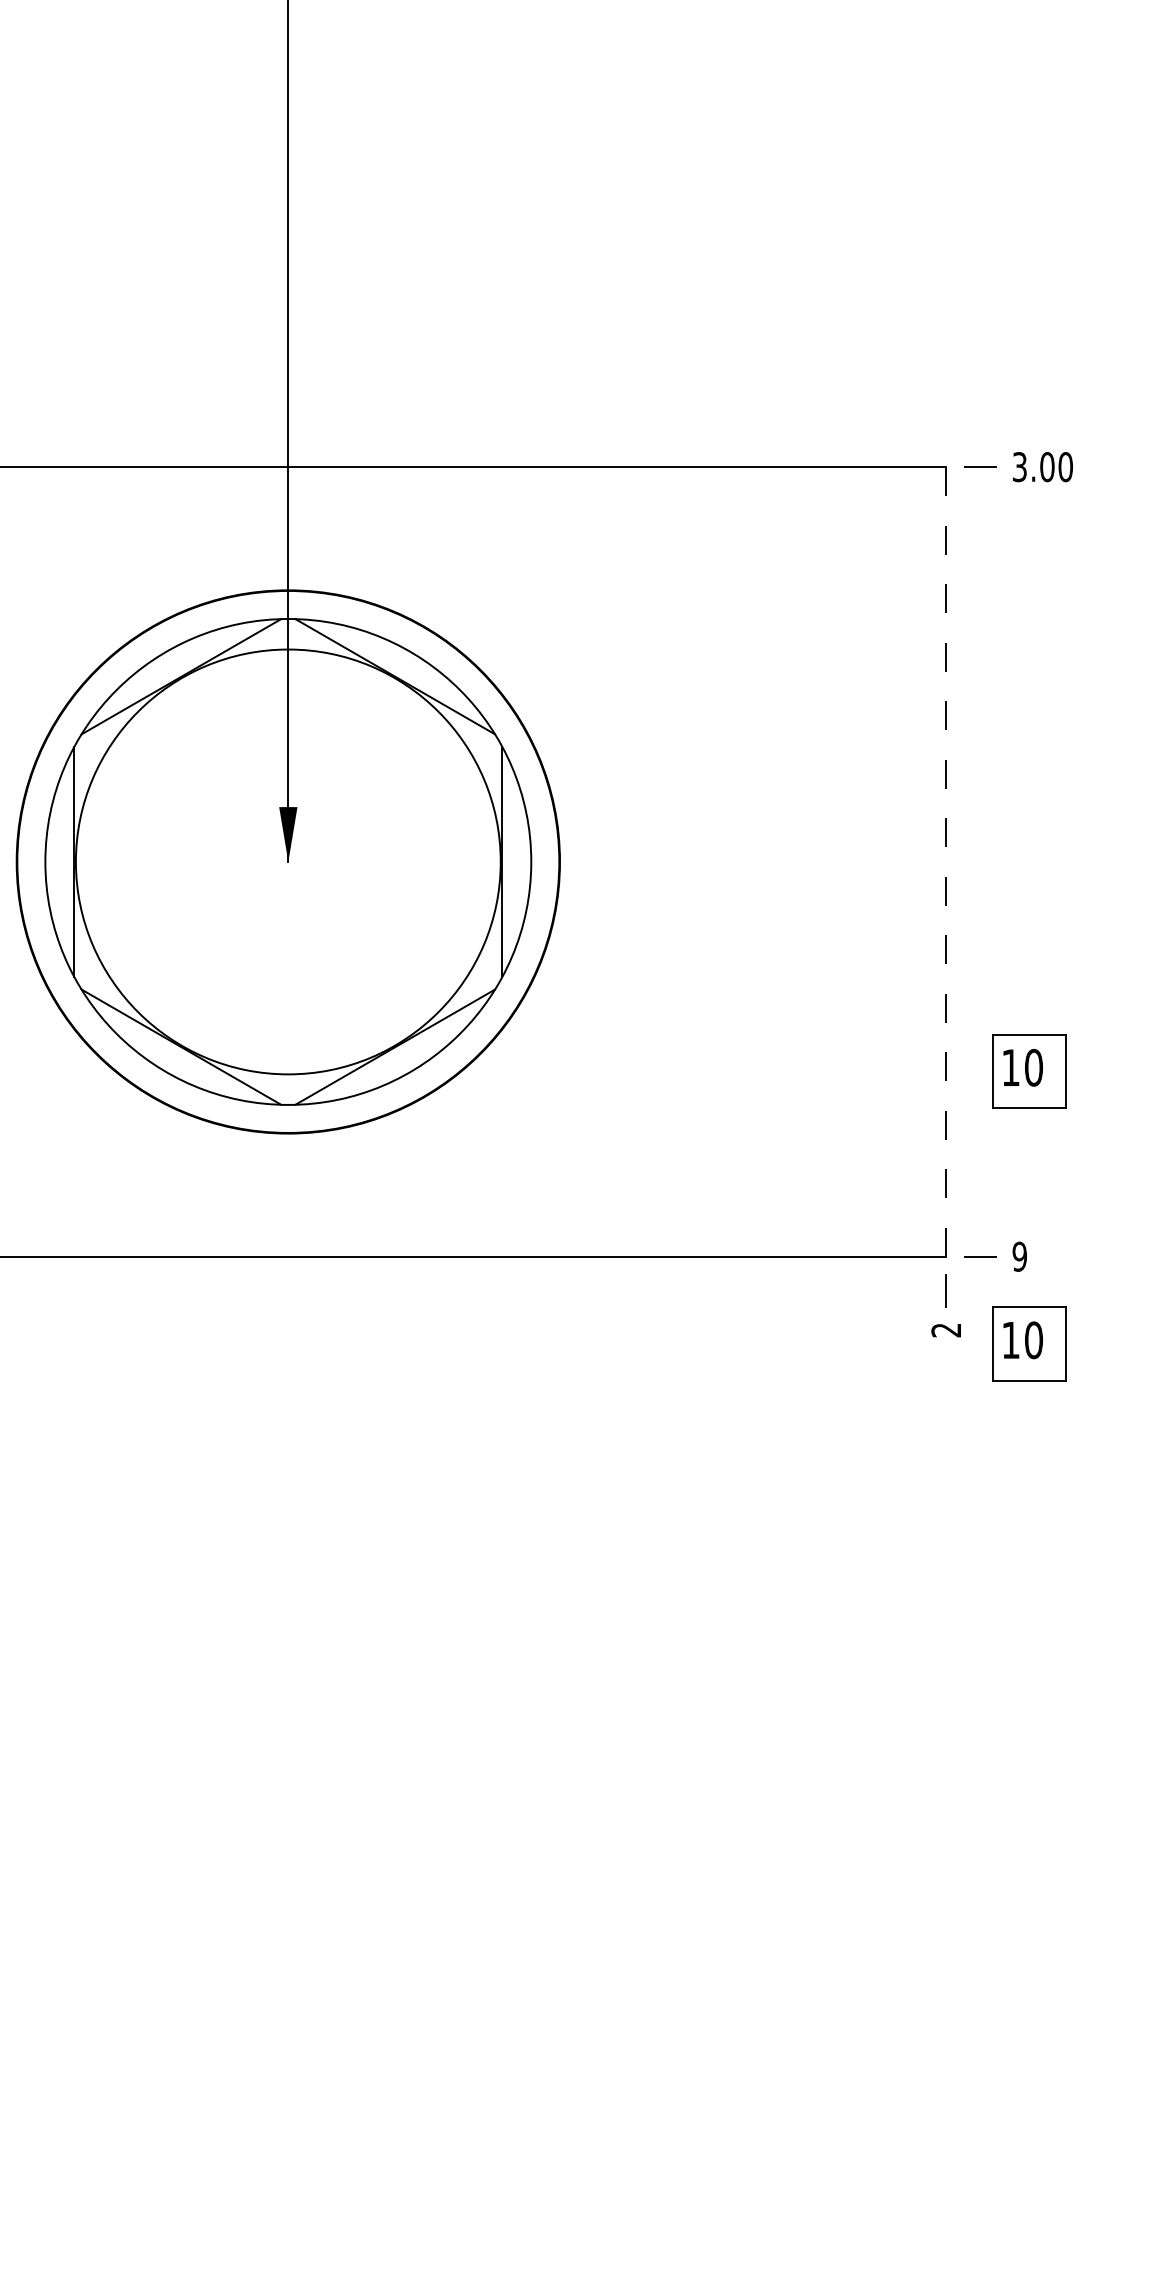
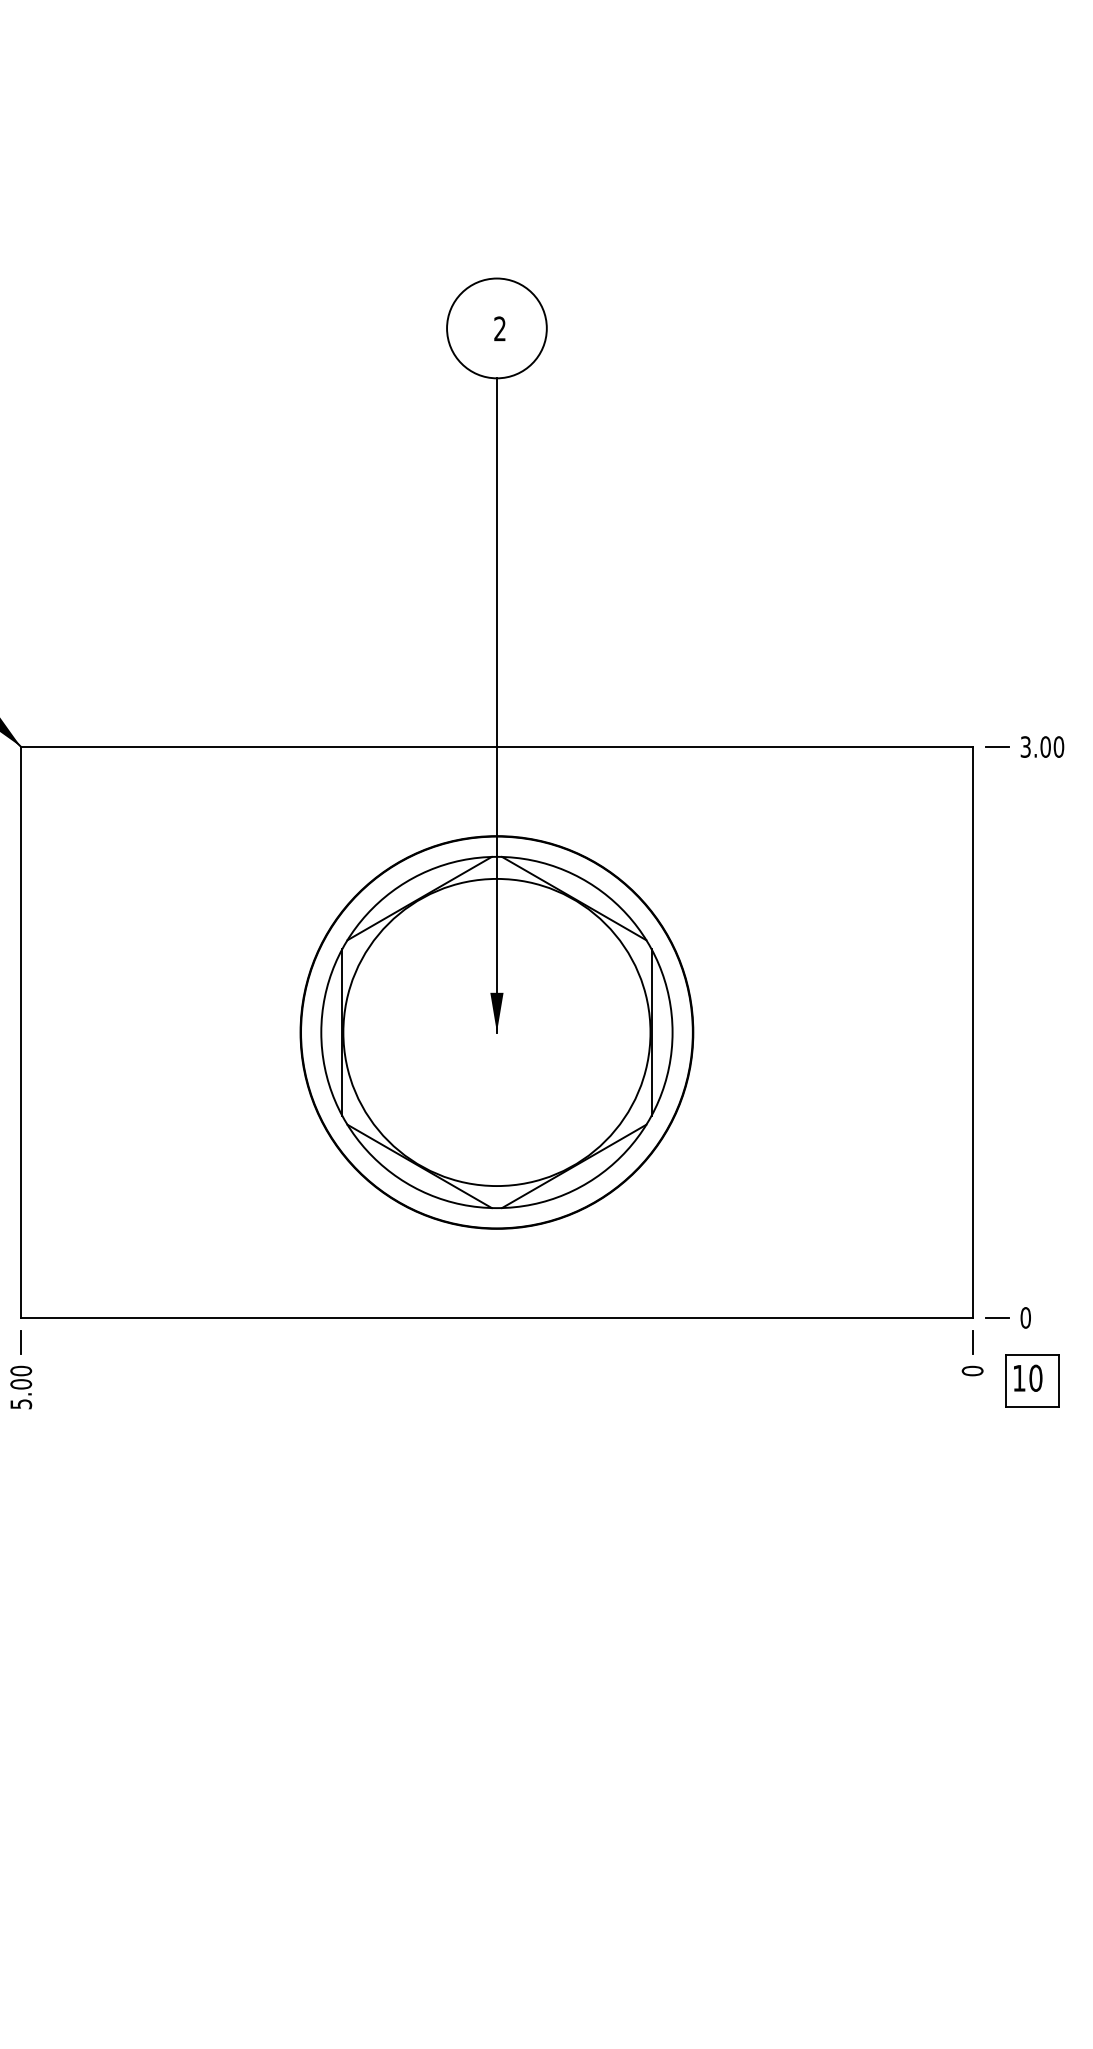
line: (946, 861) -> (972, 1032), dashed -> solid
part: (1029, 1070) -> (1032, 1183), removed
text: (1019, 1256) -> (1025, 1317), 9 -> 0
text: (946, 1329) -> (972, 1370), 2 -> 0

